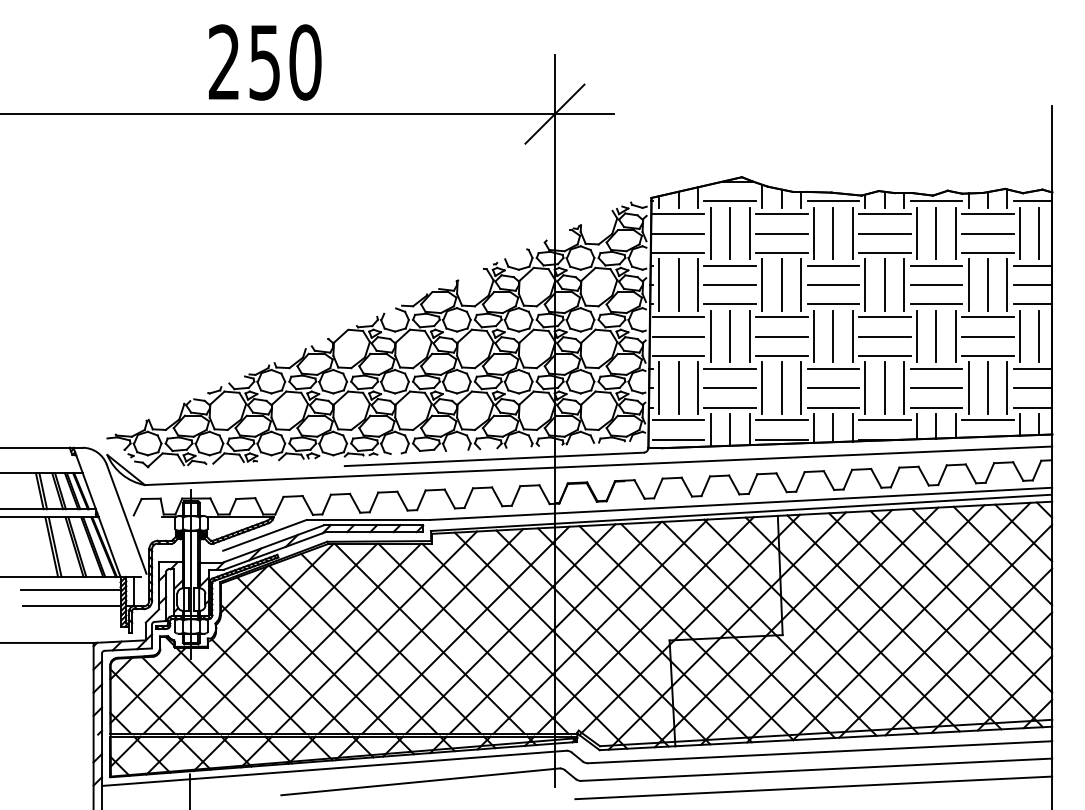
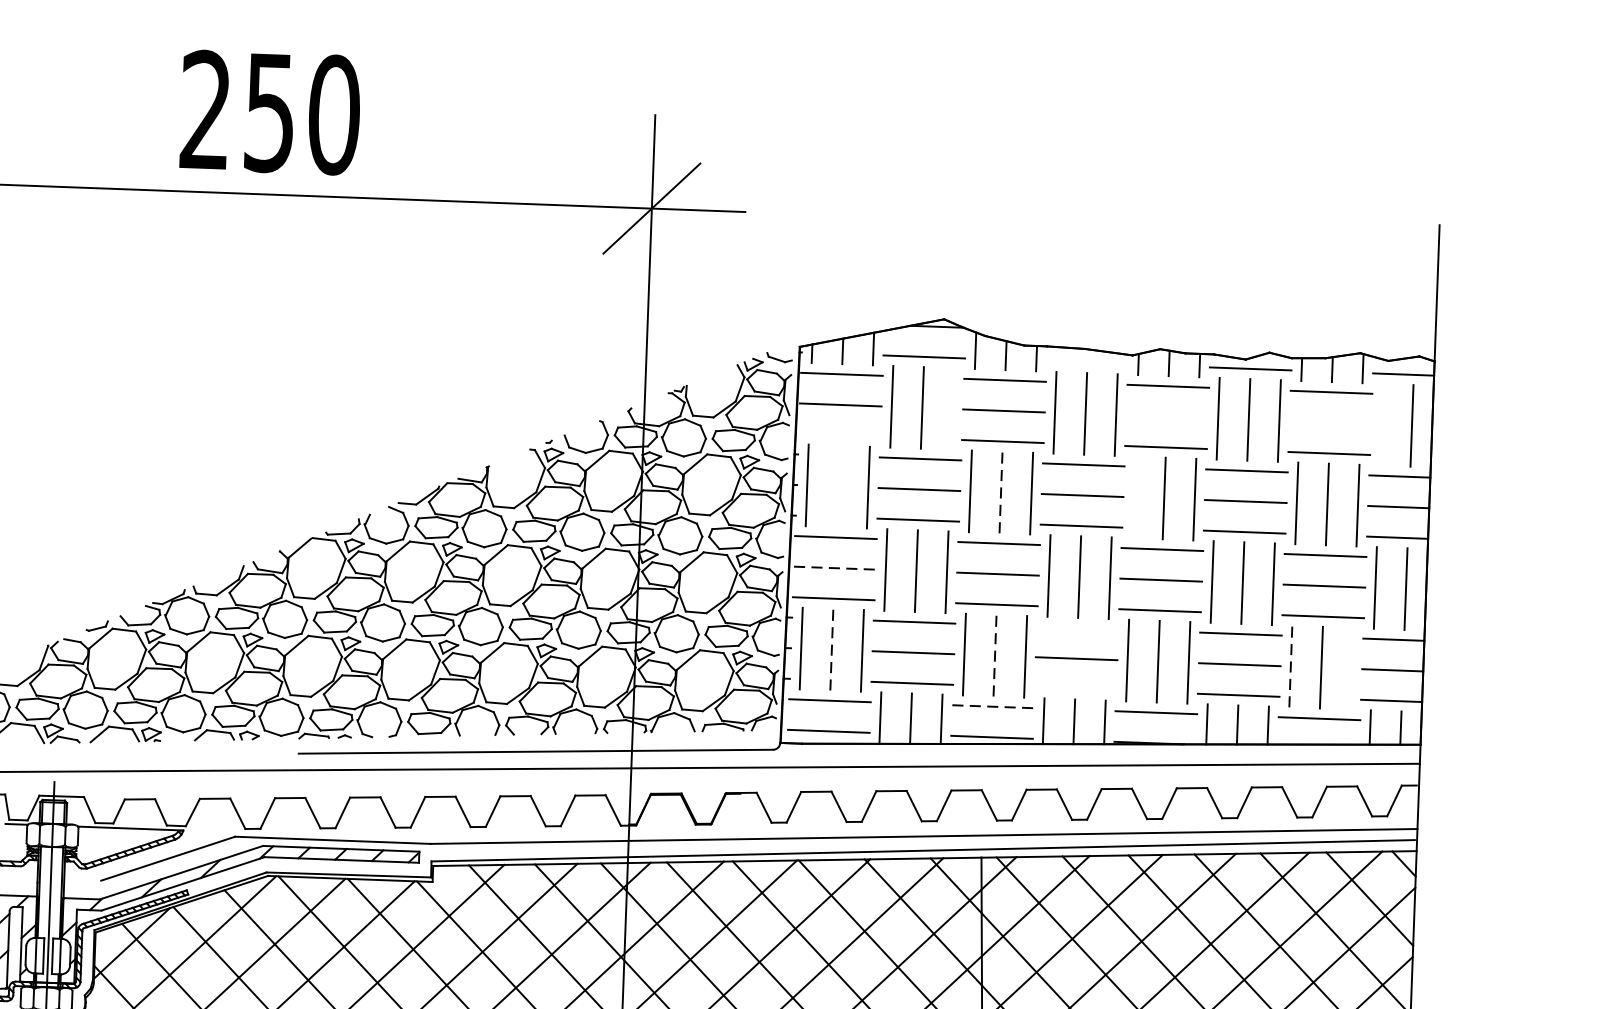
text: (265, 62) -> (270, 112), moved
line: (833, 201) -> (1087, 363), removed
line: (749, 233) -> (952, 408), removed
line: (884, 233) -> (1166, 416), removed
line: (987, 233) -> (1329, 422), removed
line: (1020, 233) -> (1382, 424), removed
line: (678, 252) -> (839, 434), removed
line: (678, 284) -> (837, 485), removed
line: (865, 284) -> (1133, 496), removed
line: (781, 285) -> (1000, 493), solid -> dashed
line: (678, 336) -> (834, 567), solid -> dashed
line: (833, 368) -> (1078, 627), removed
line: (1007, 387) -> (1352, 667), removed
line: (678, 388) -> (831, 650), solid -> dashed
line: (781, 388) -> (994, 656), solid -> dashed
line: (968, 388) -> (1290, 667), solid -> dashed
line: (833, 407) -> (1075, 689), removed
line: (781, 420) -> (992, 706), solid -> dashed

